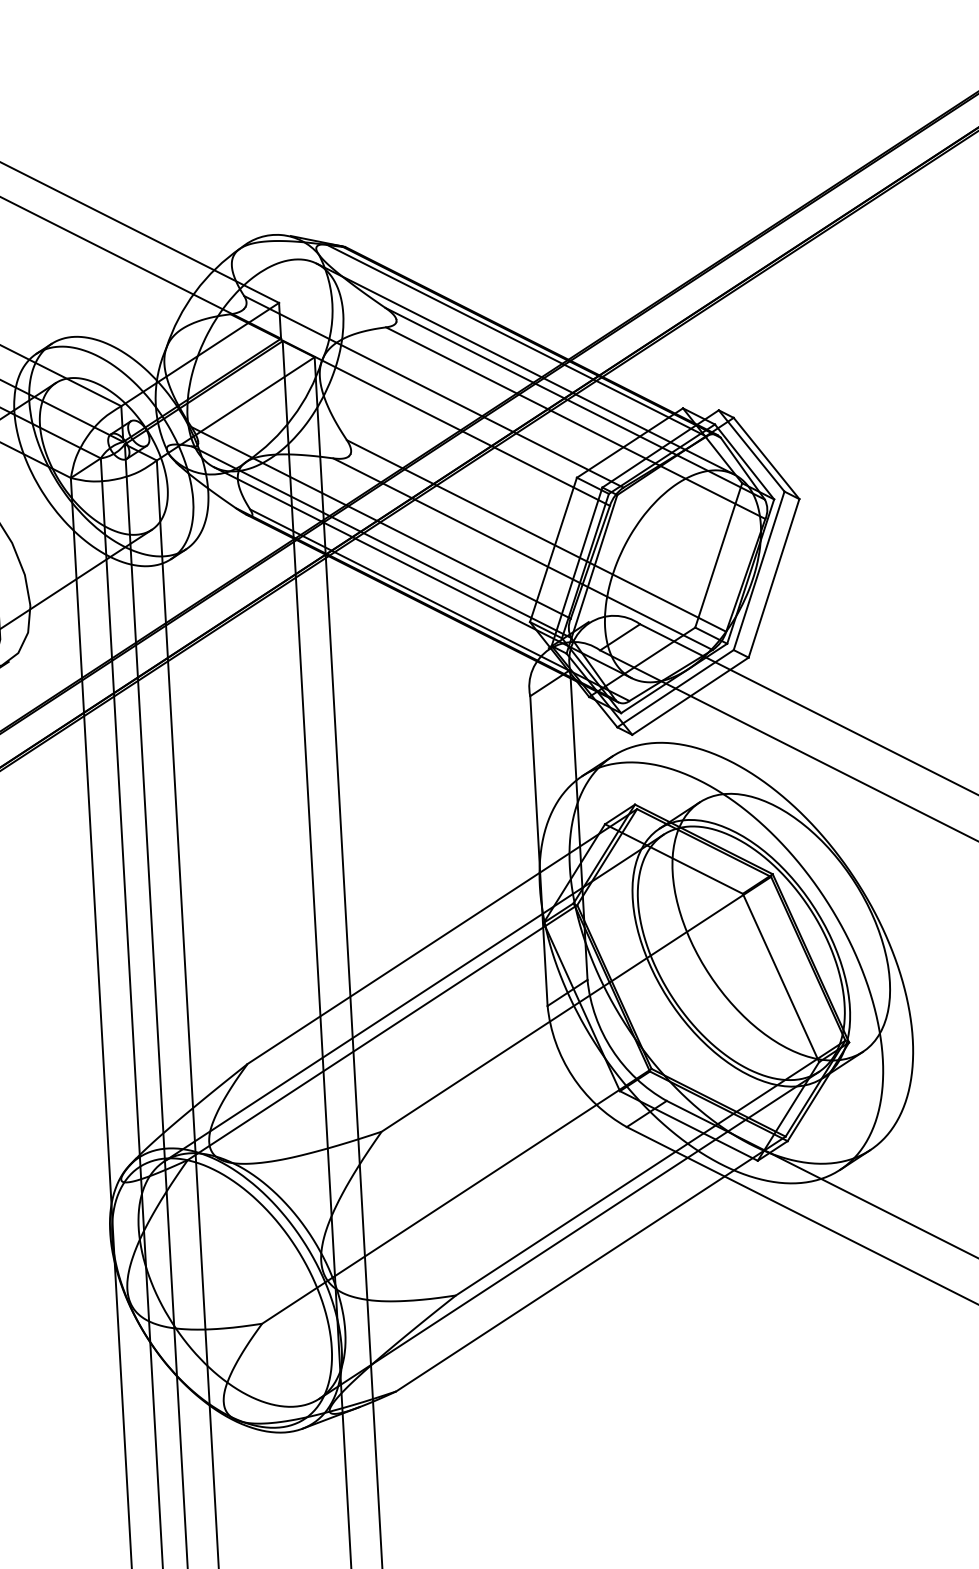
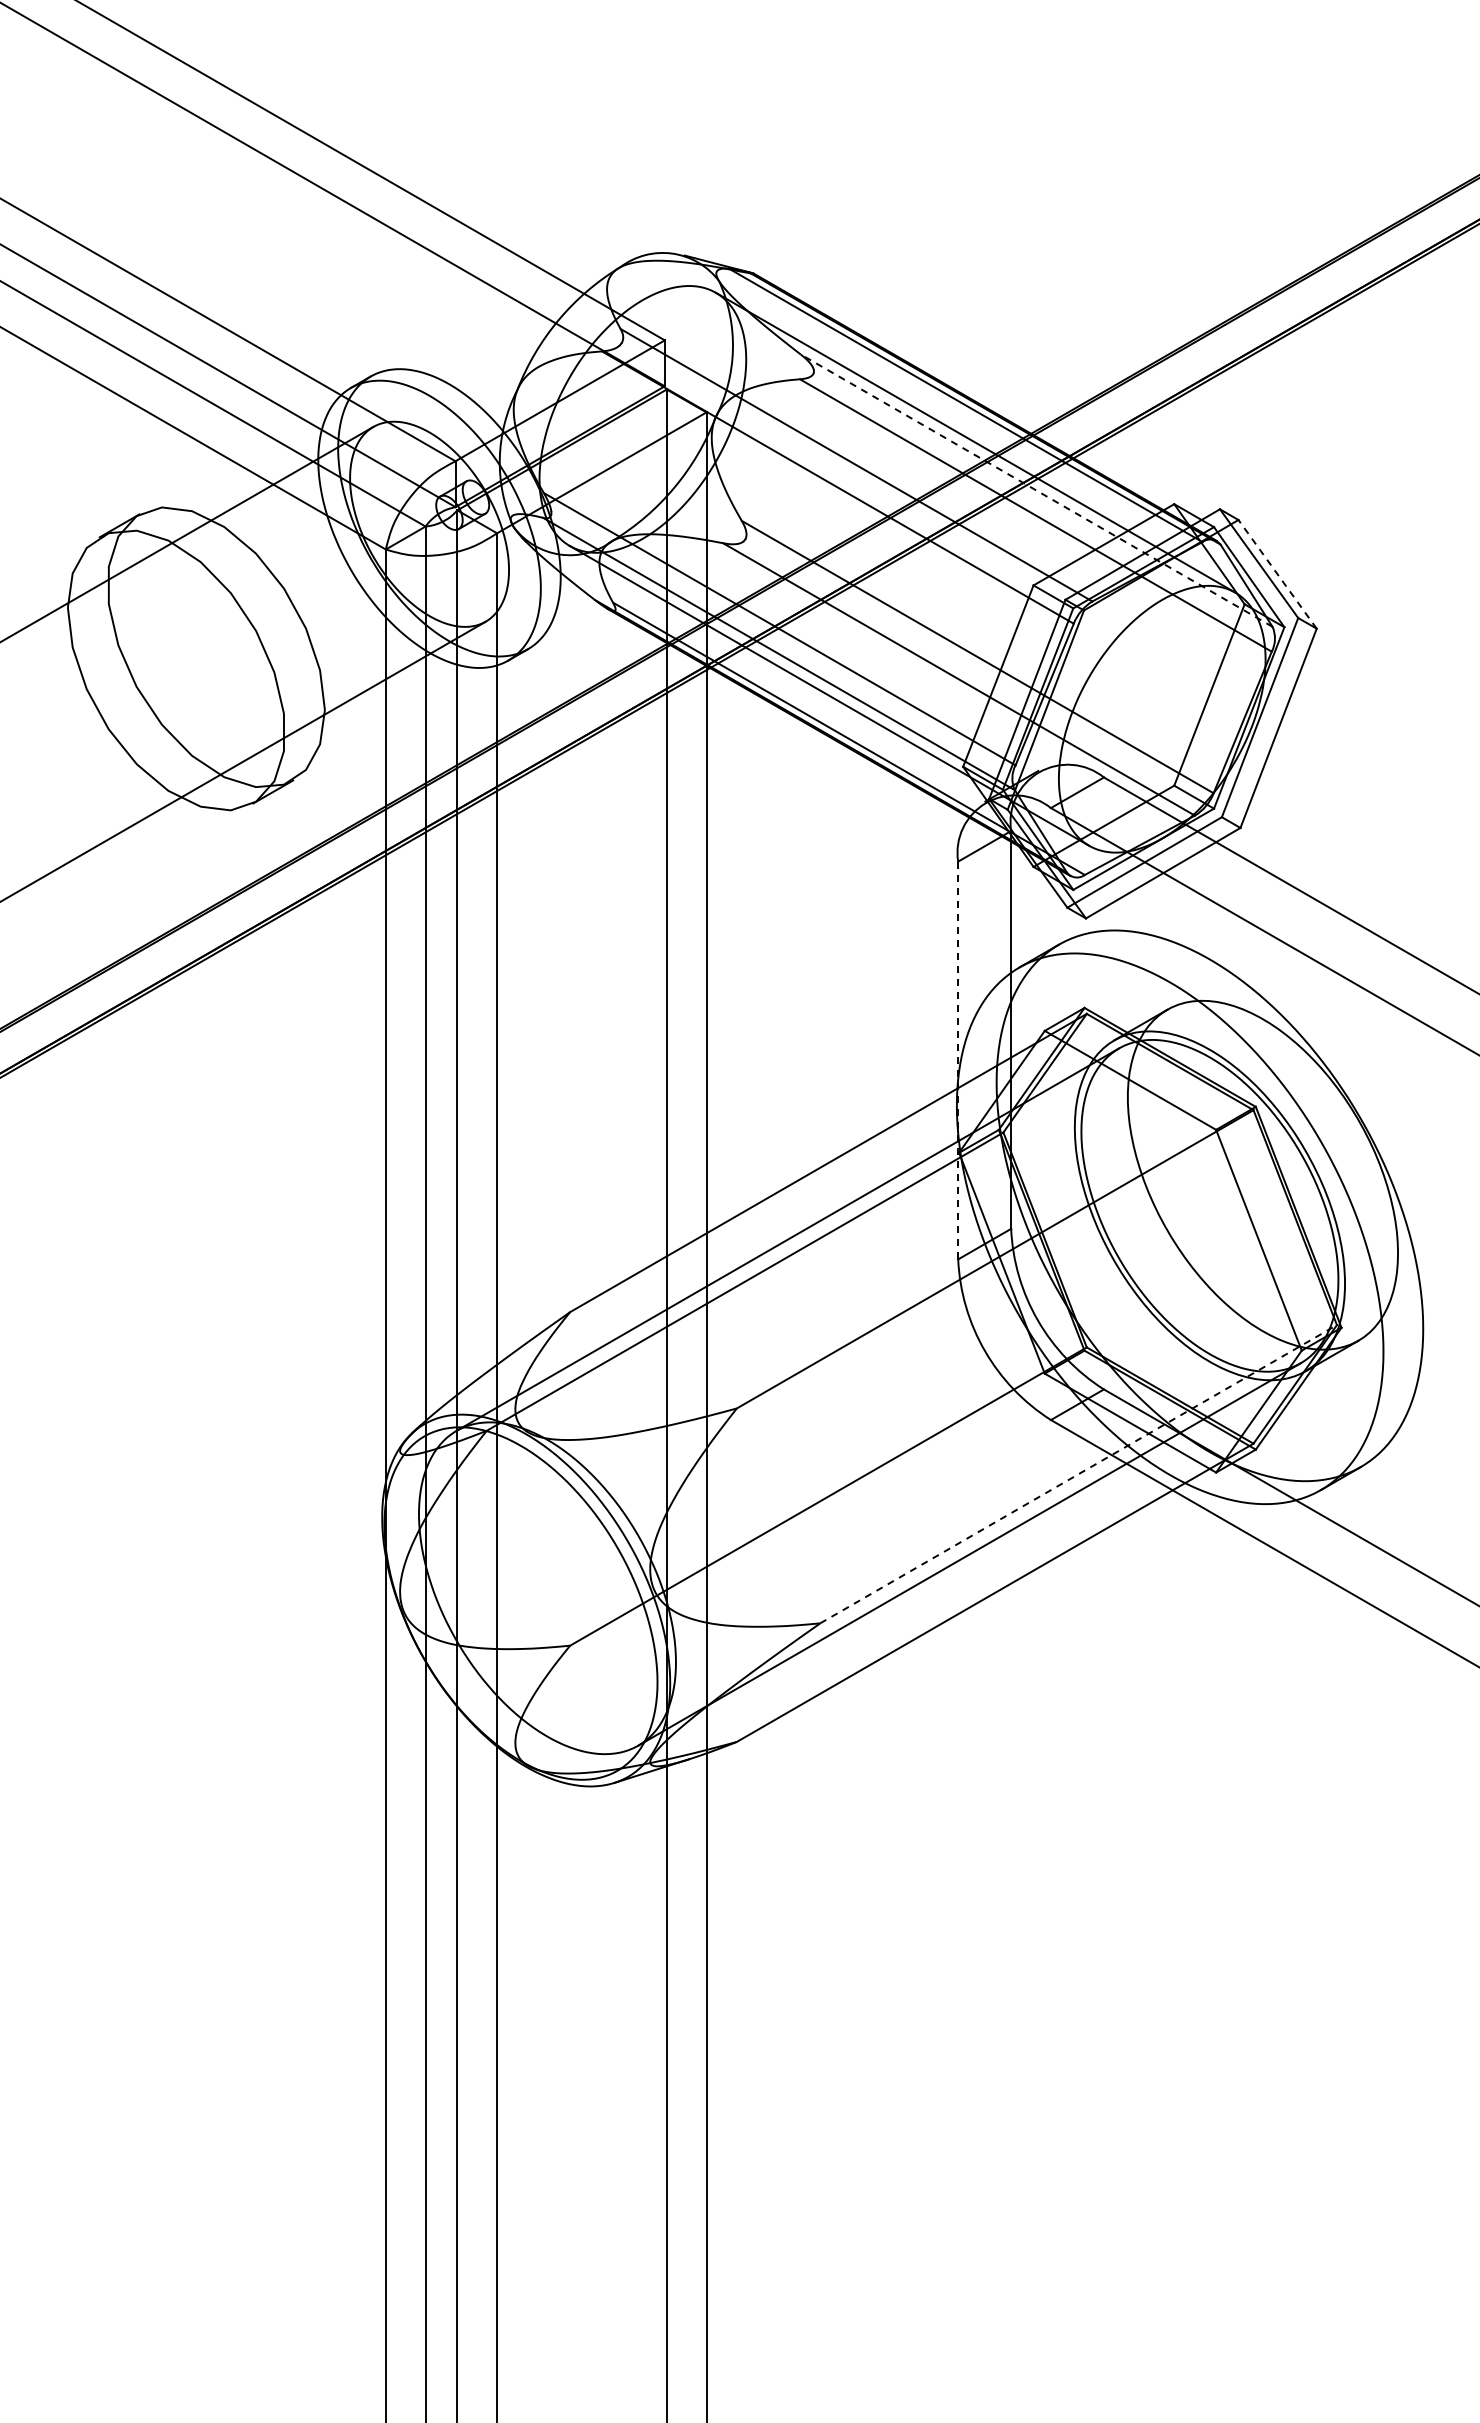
line: (575, 403) -> (1036, 490), solid -> dashed
line: (766, 458) -> (1277, 574), solid -> dashed
line: (539, 851) -> (958, 1060), solid -> dashed
line: (651, 1167) -> (1079, 1473), solid -> dashed

